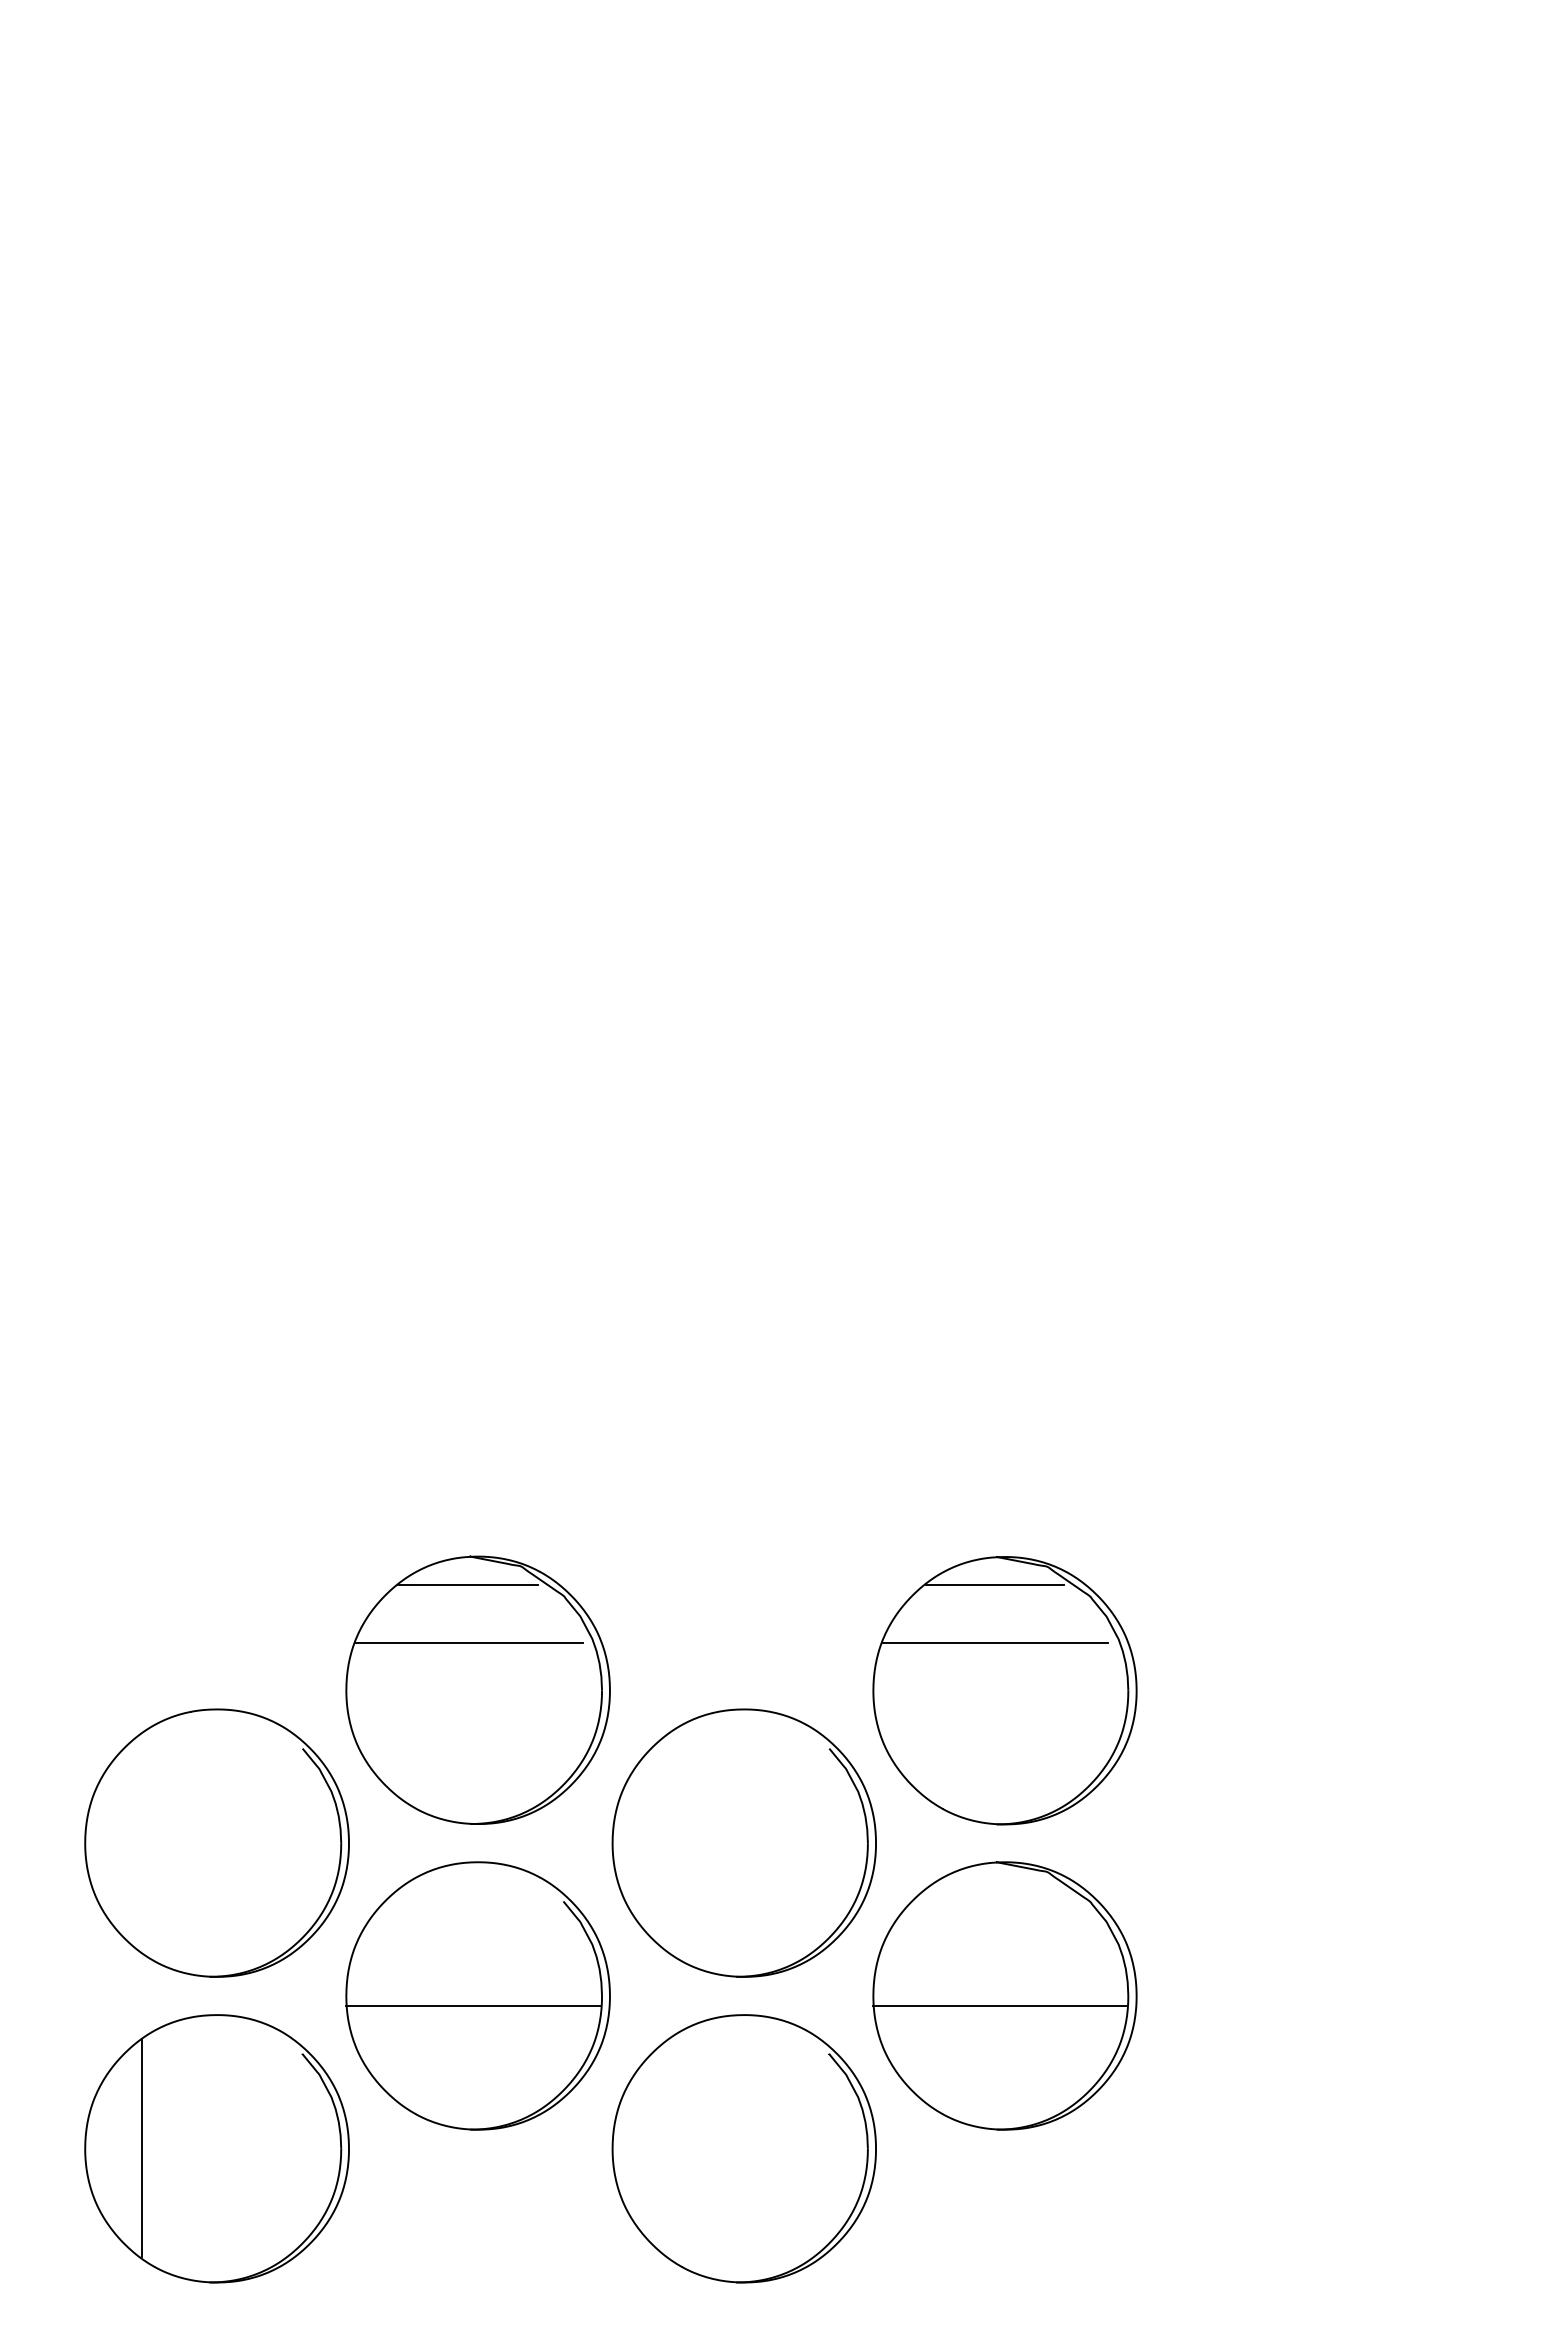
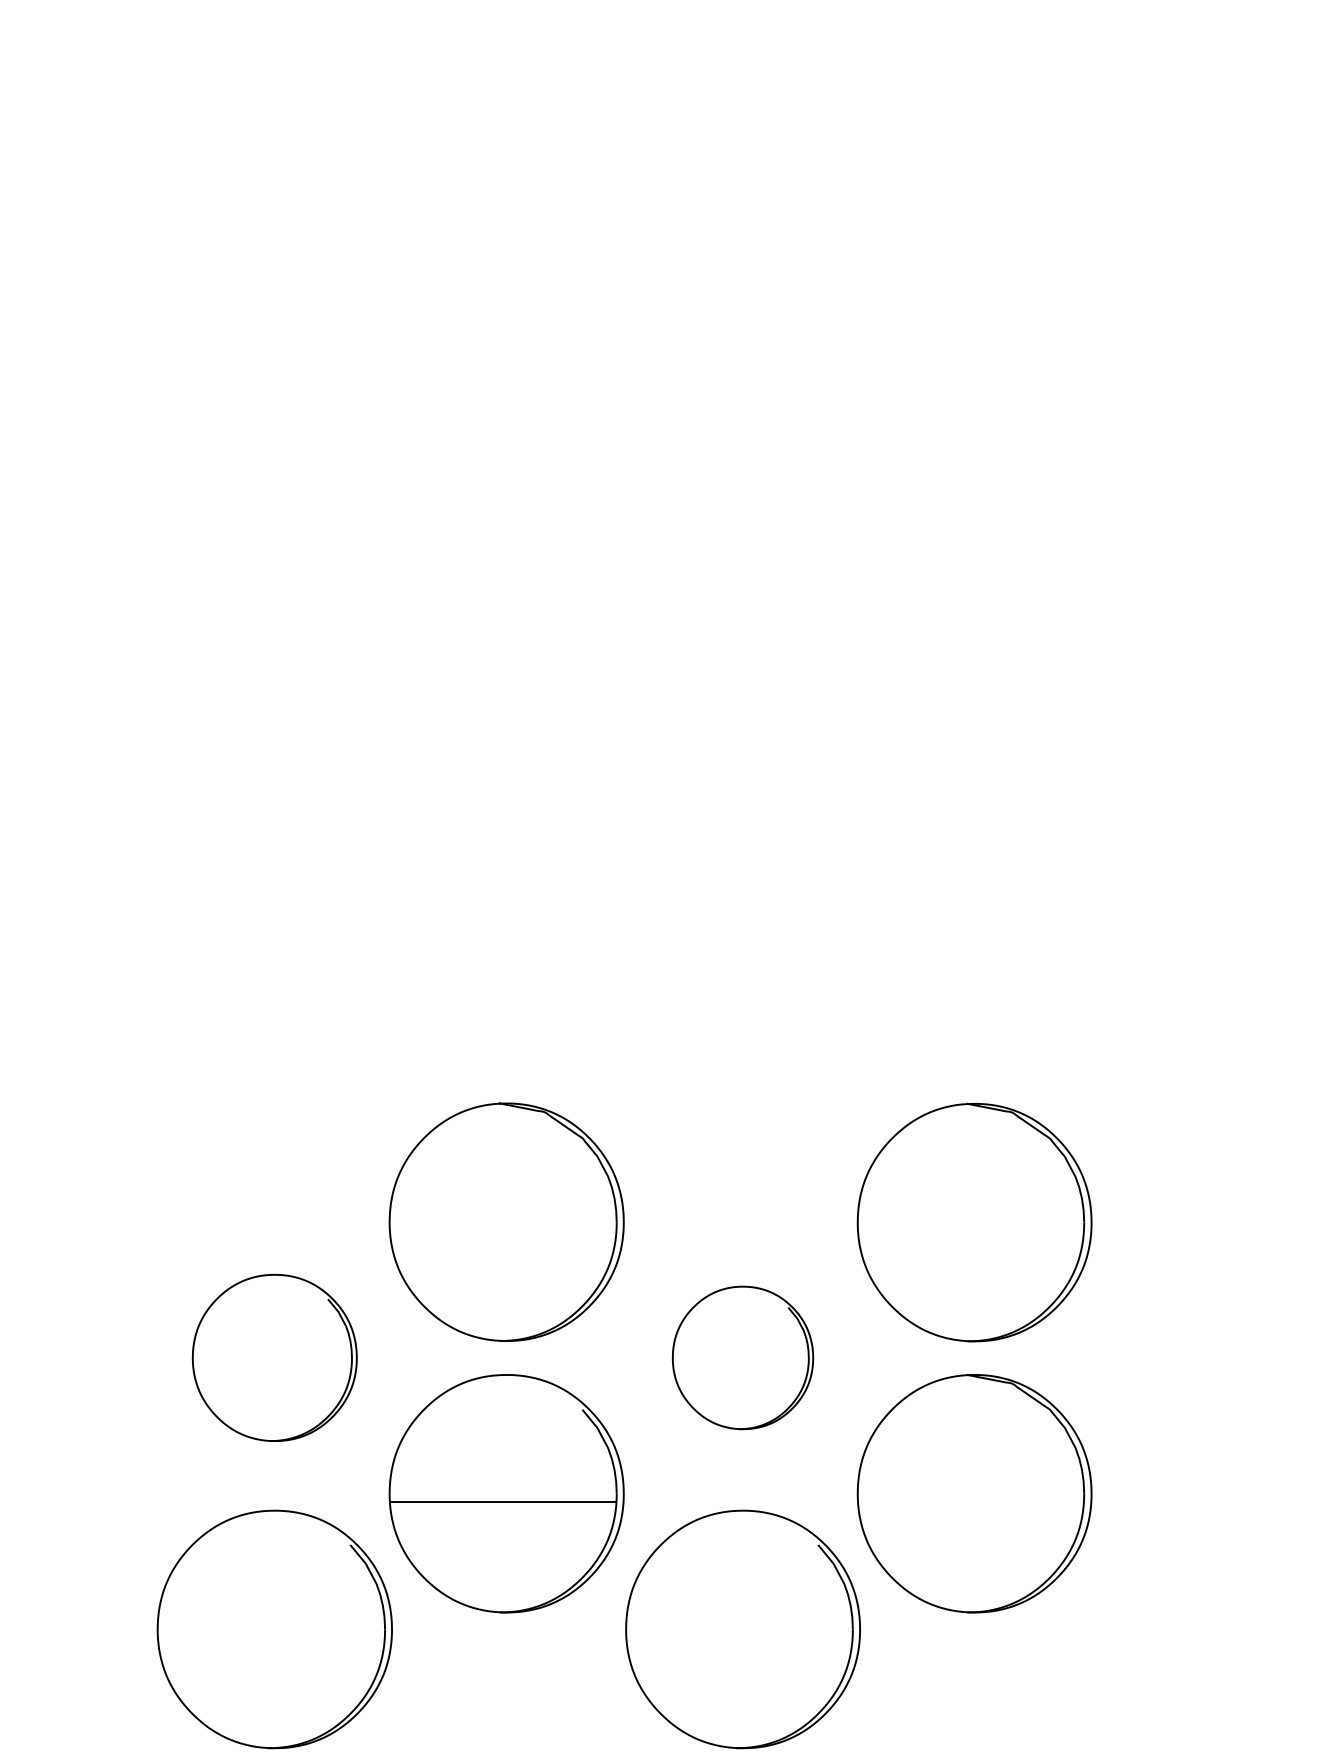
line: (468, 1585) -> (498, 1129), removed
line: (994, 1585) -> (965, 1129), removed
line: (468, 1642) -> (498, 1179), removed
line: (994, 1642) -> (965, 1179), removed
part: (216, 1842) -> (274, 1357), size x0.7
part: (743, 1842) -> (742, 1357), size x0.6
line: (999, 2005) -> (969, 1502), removed
line: (142, 2148) -> (208, 1629), removed

